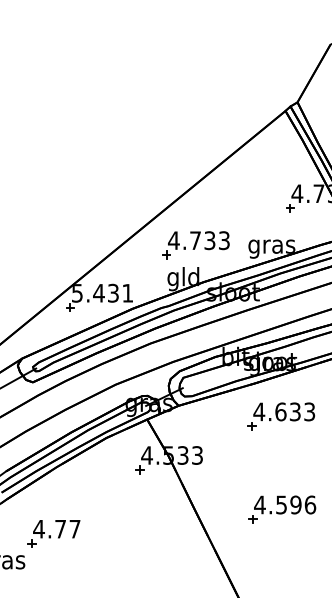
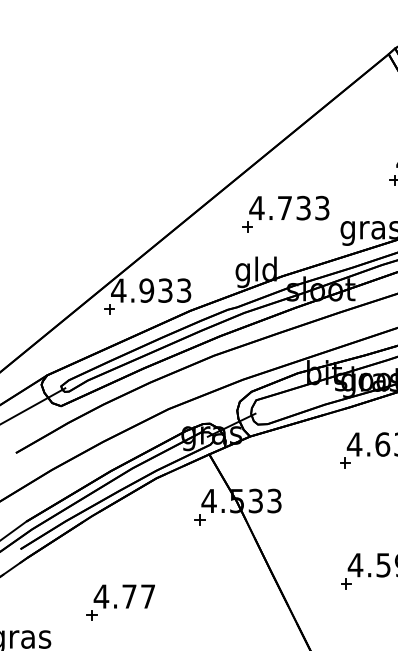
part: (195, 245) -> (284, 214), moved
text: (102, 292) -> (151, 289), 5.431 -> 4.933
part: (53, 533) -> (120, 602), moved

